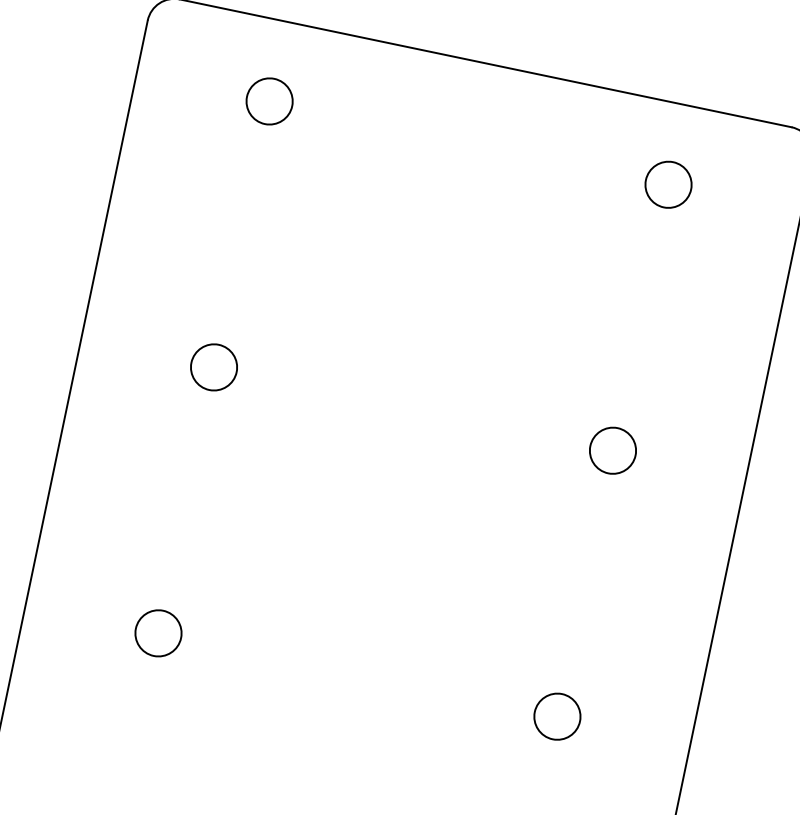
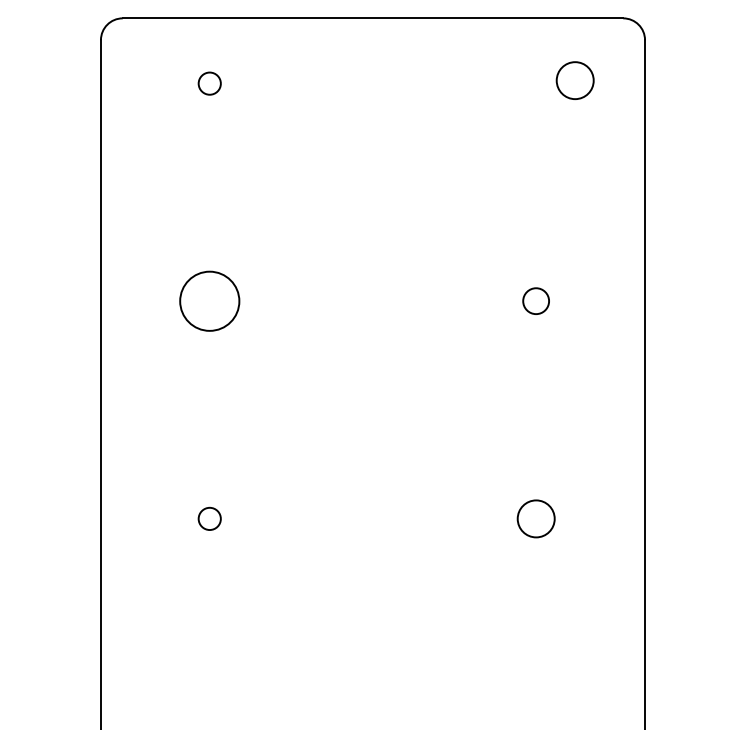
circle: (269, 101) -> (209, 83), size x0.6
circle: (667, 184) -> (574, 80), moved
circle: (213, 366) -> (209, 300), size x1.6
circle: (612, 449) -> (535, 300), size x0.7
circle: (158, 632) -> (209, 518), size x0.6

